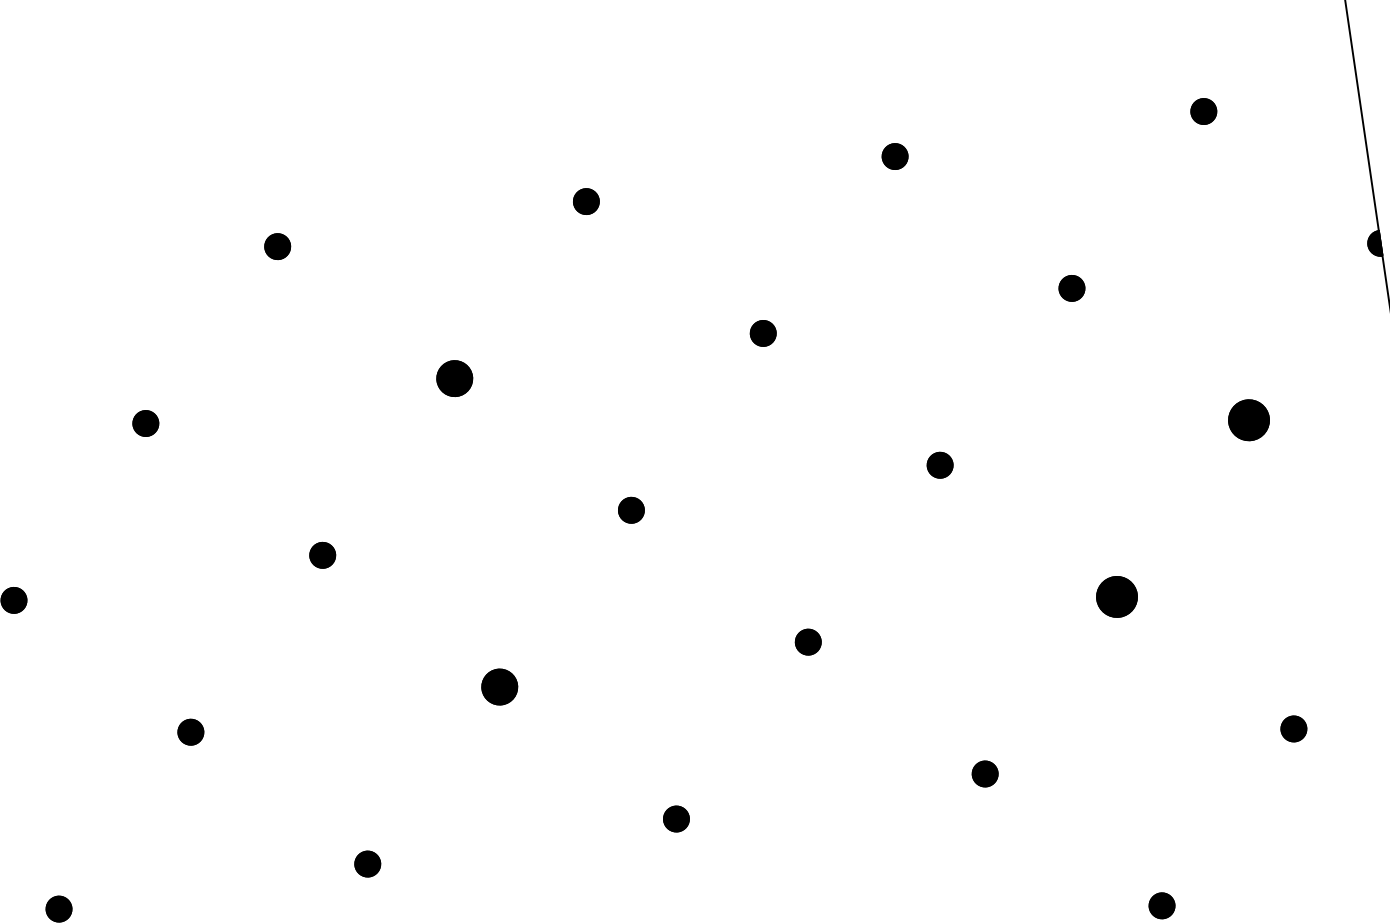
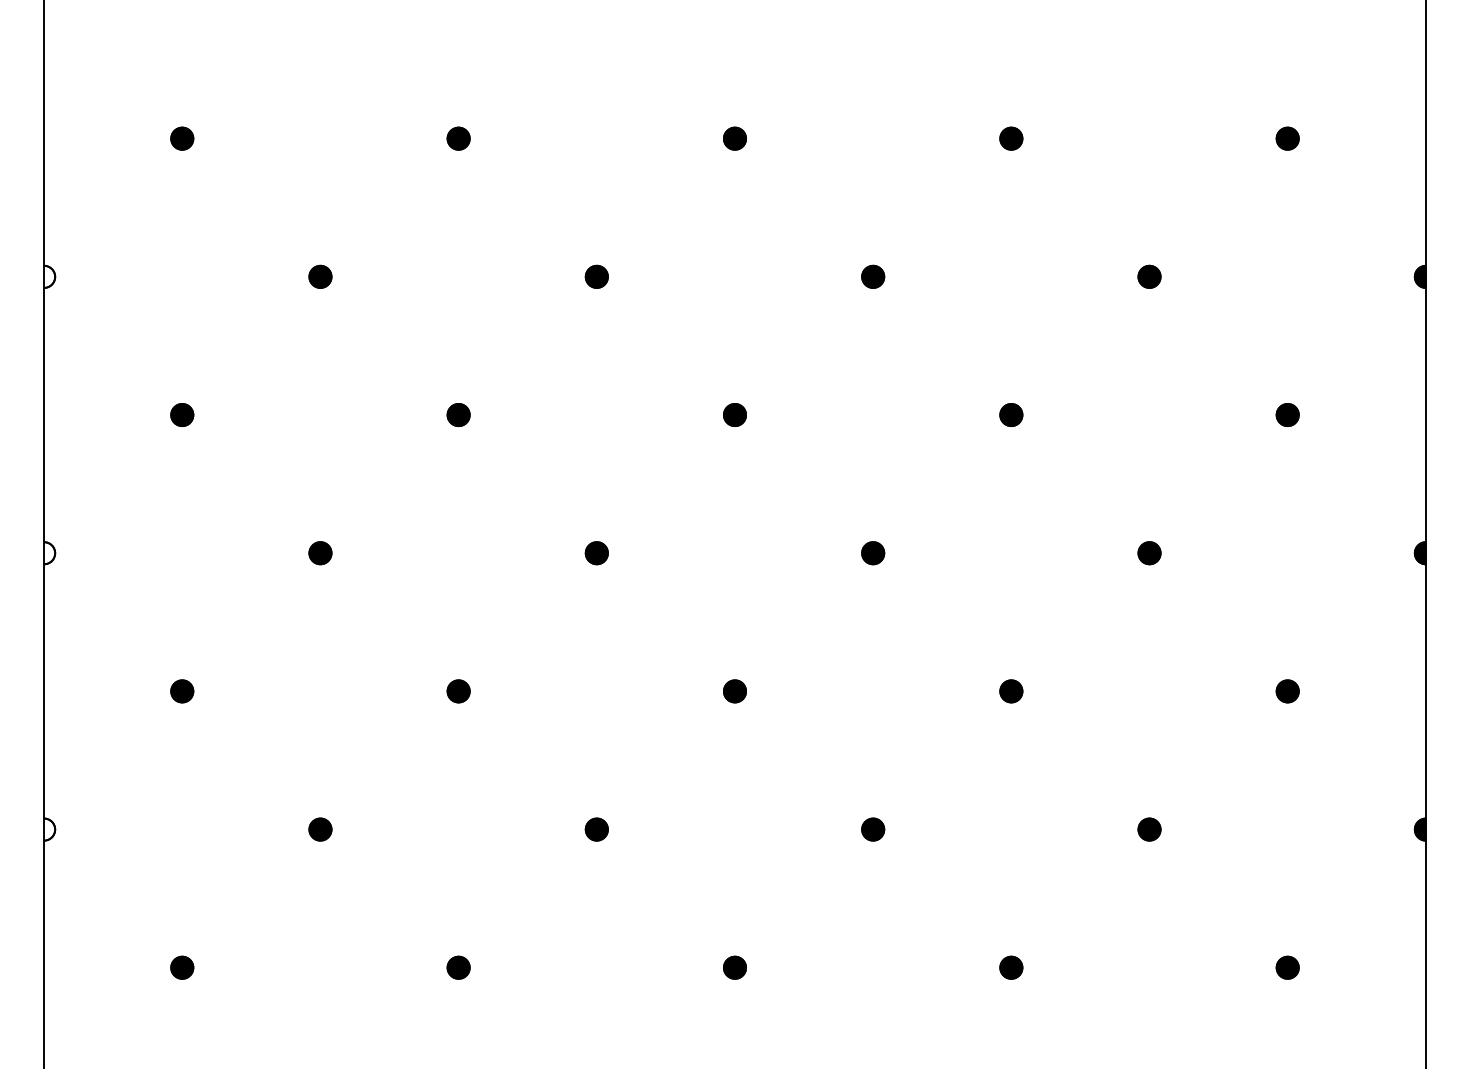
part: (454, 378) -> (596, 276), size x0.71
part: (1248, 419) -> (1287, 414), size x0.62
part: (1117, 597) -> (1149, 553), size x0.62
part: (499, 687) -> (596, 553), size x0.71

